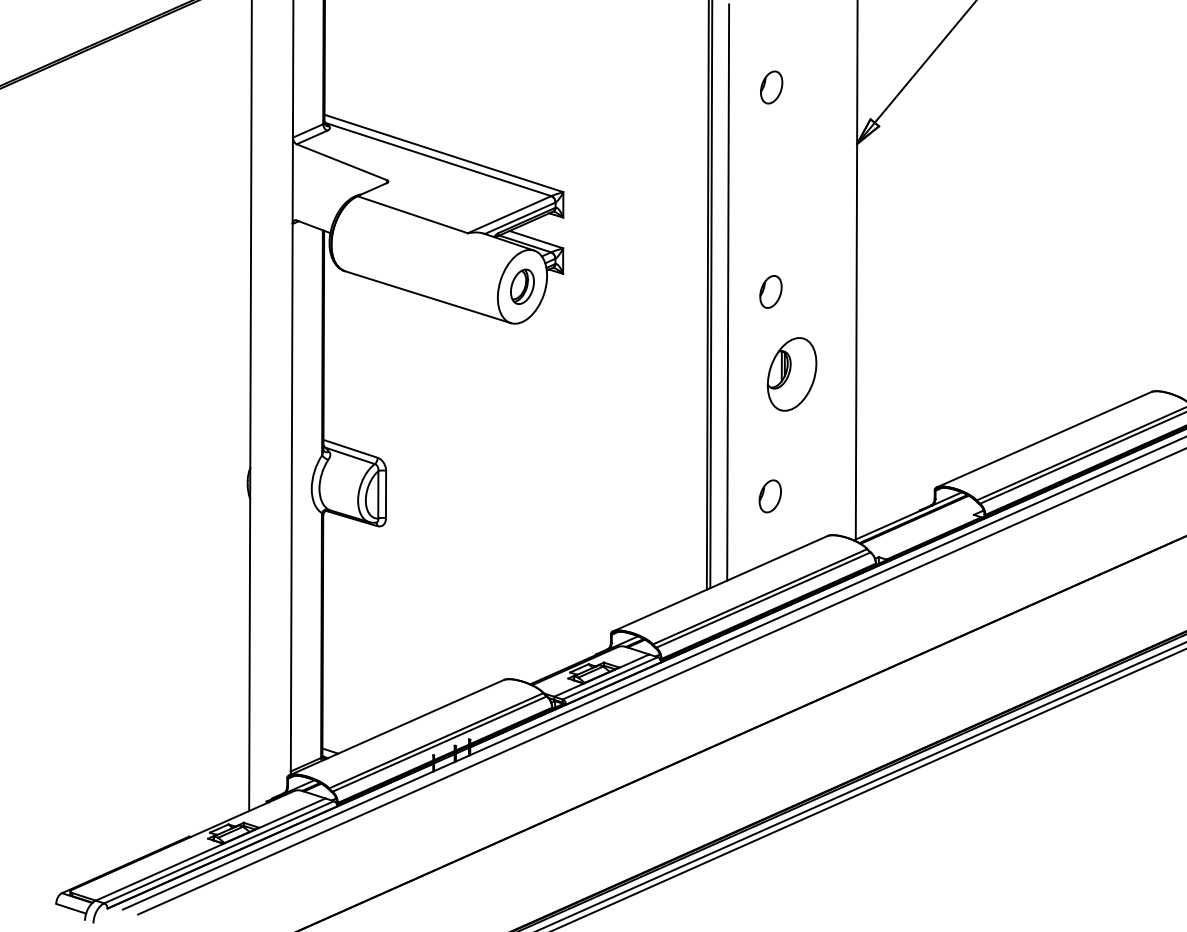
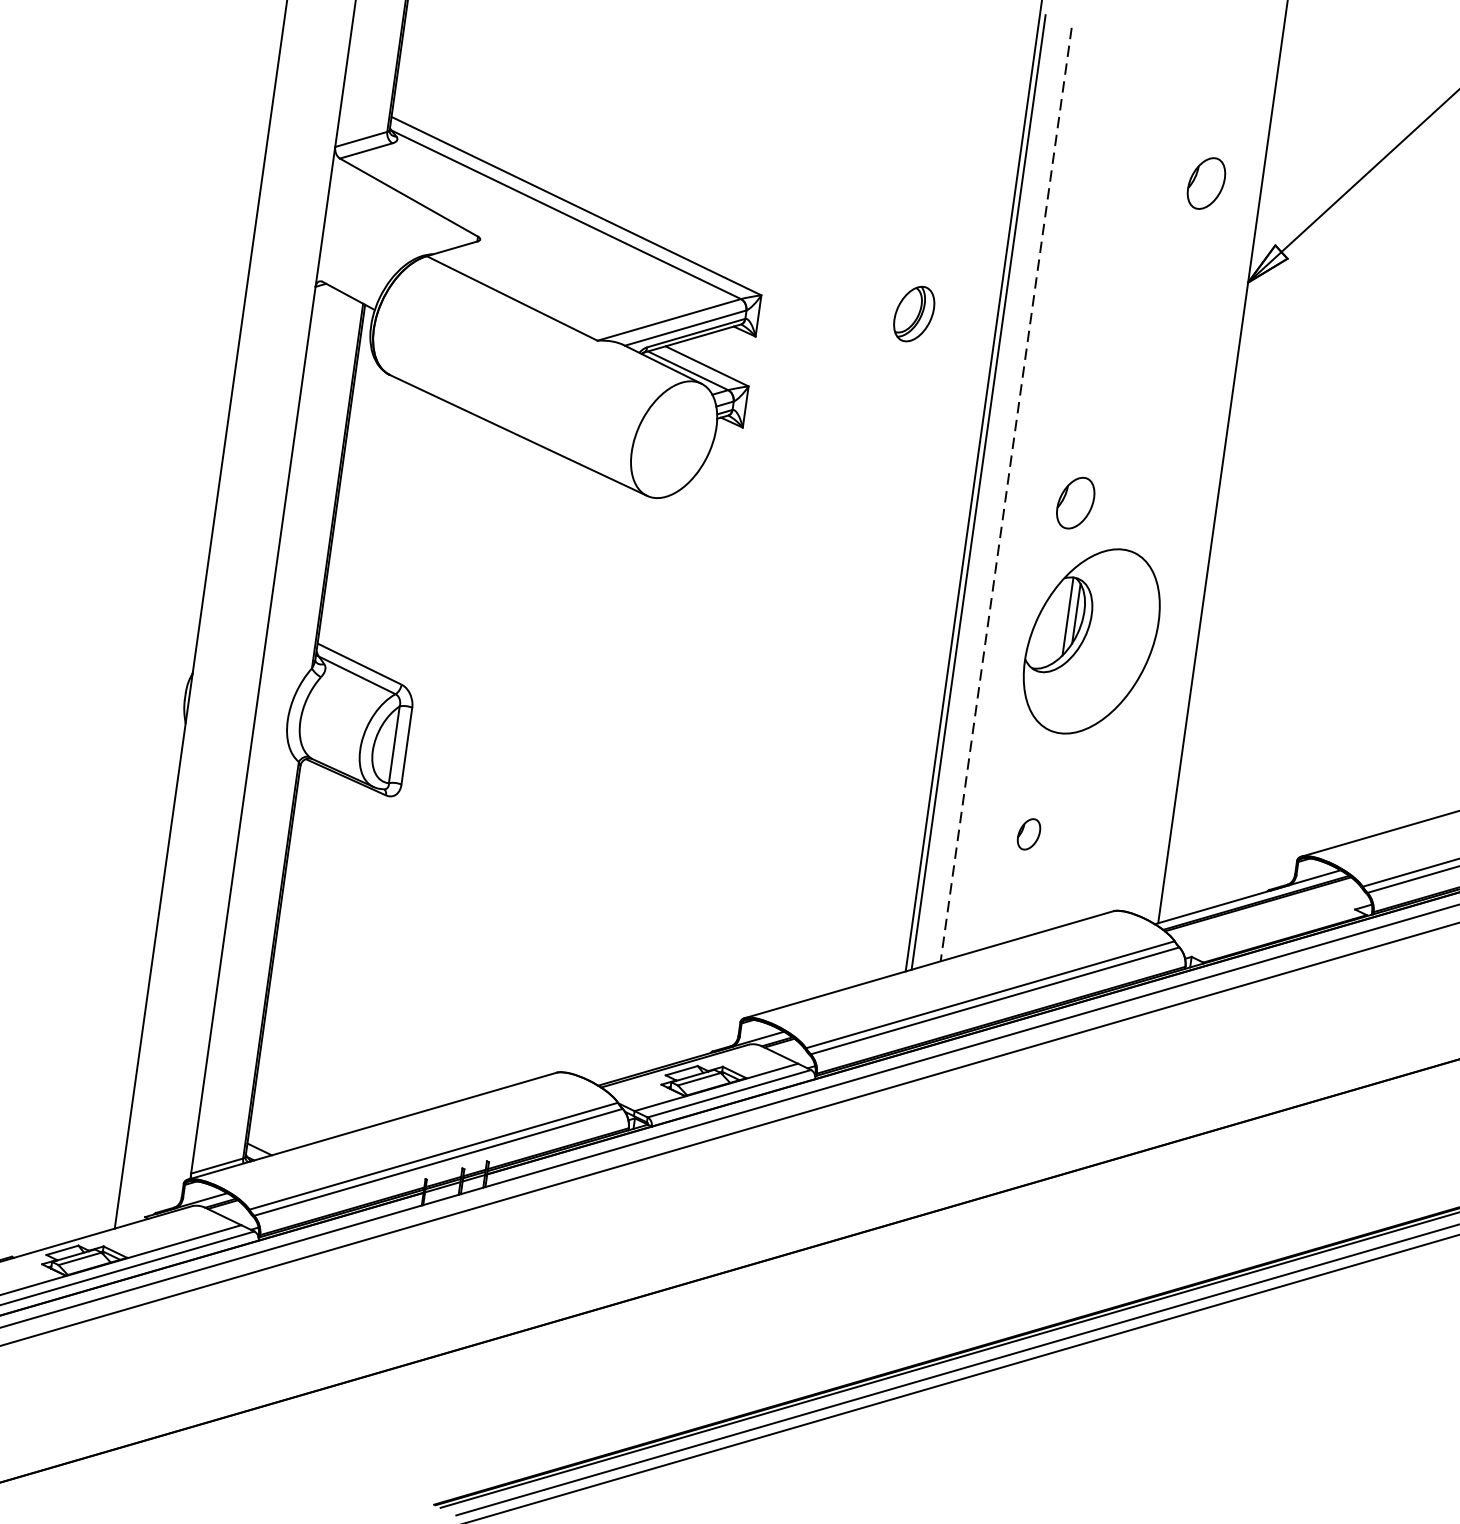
part: (771, 87) -> (1206, 183), moved
part: (522, 286) -> (914, 313), moved
line: (728, 293) -> (1006, 496), solid -> dashed
part: (791, 374) -> (1090, 641), size x1.6
part: (769, 496) -> (1027, 834), size x0.6

